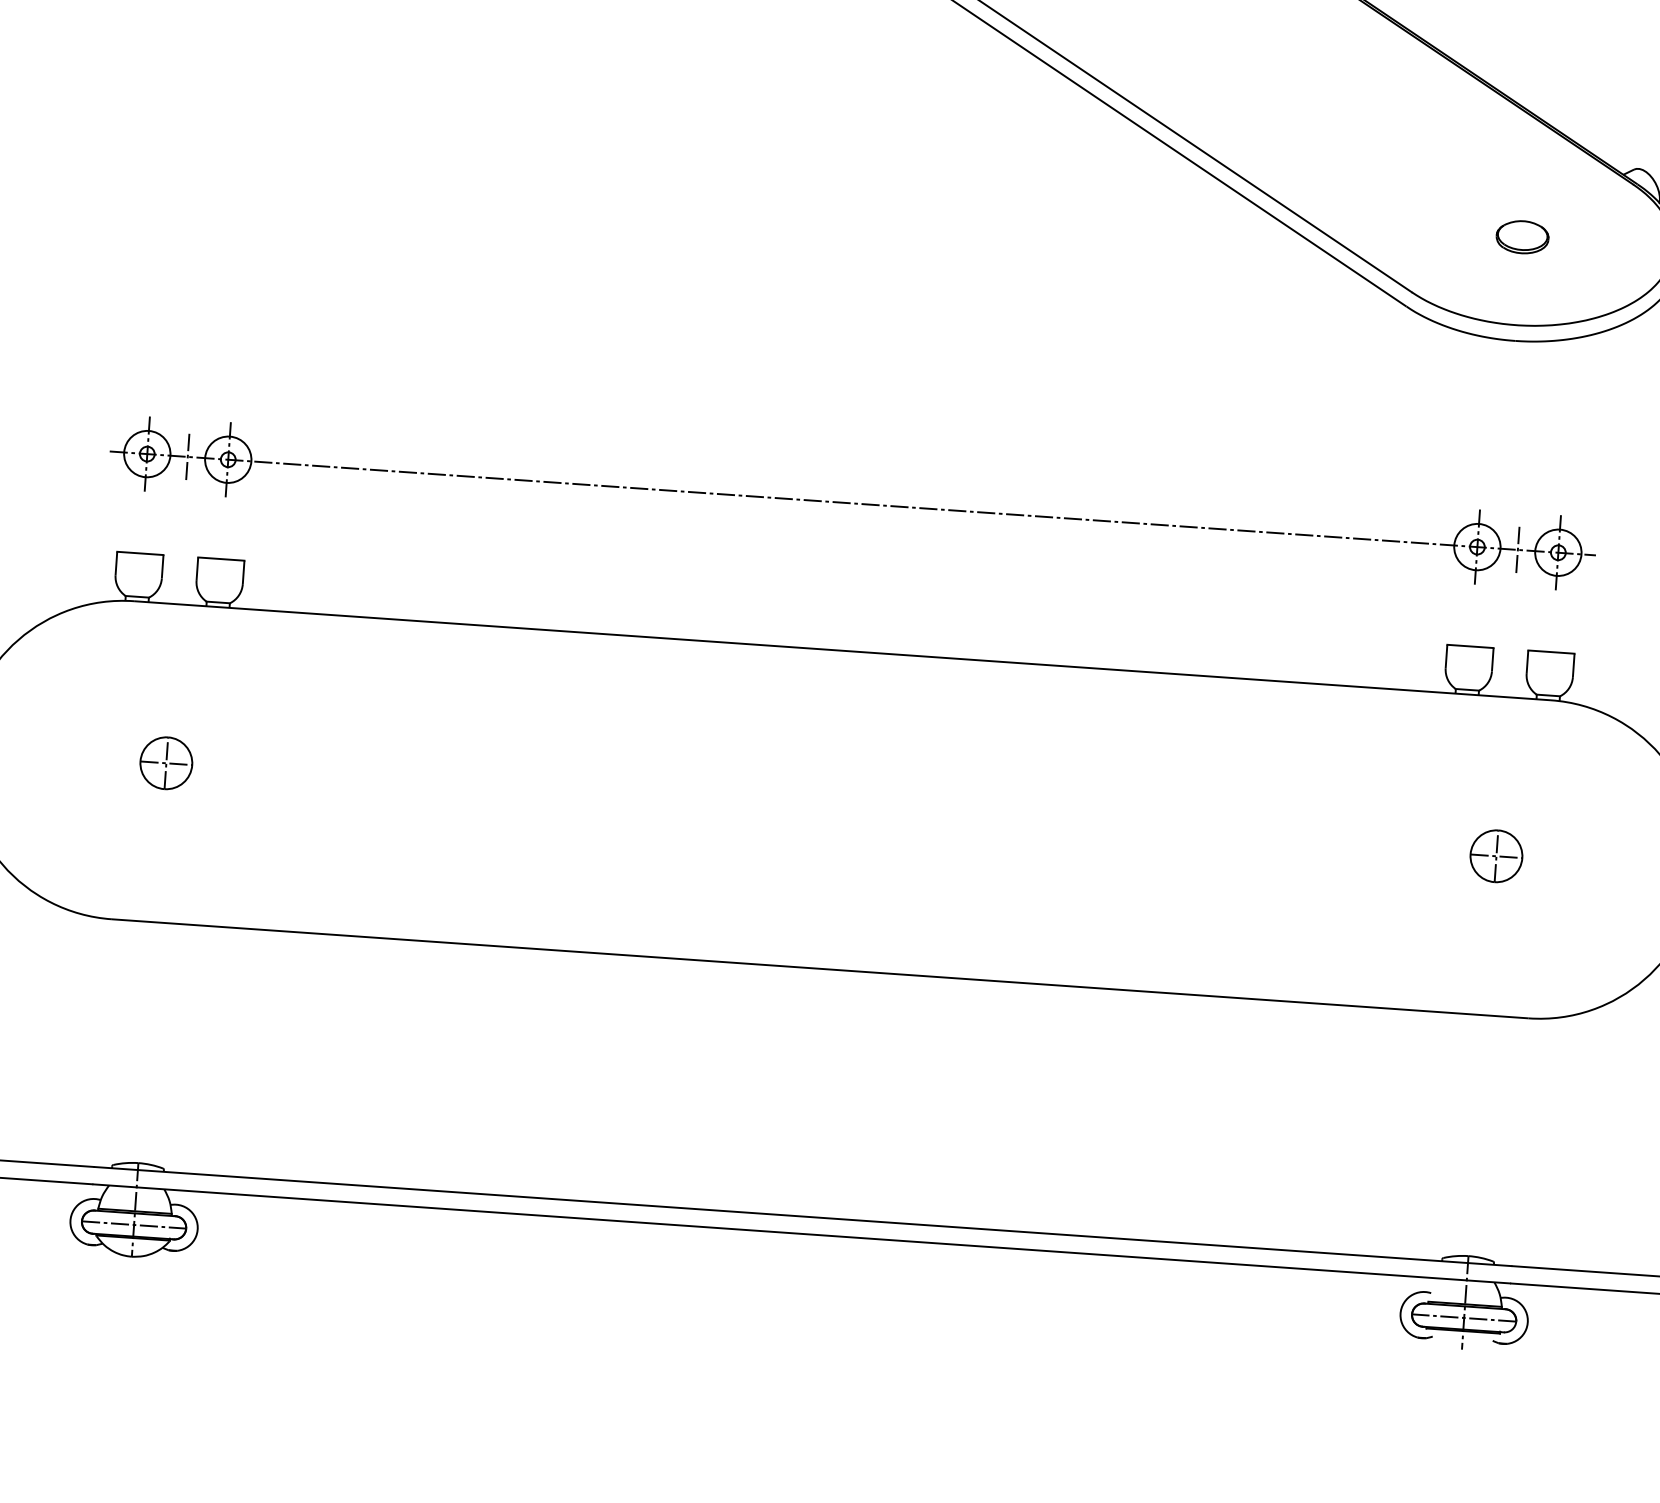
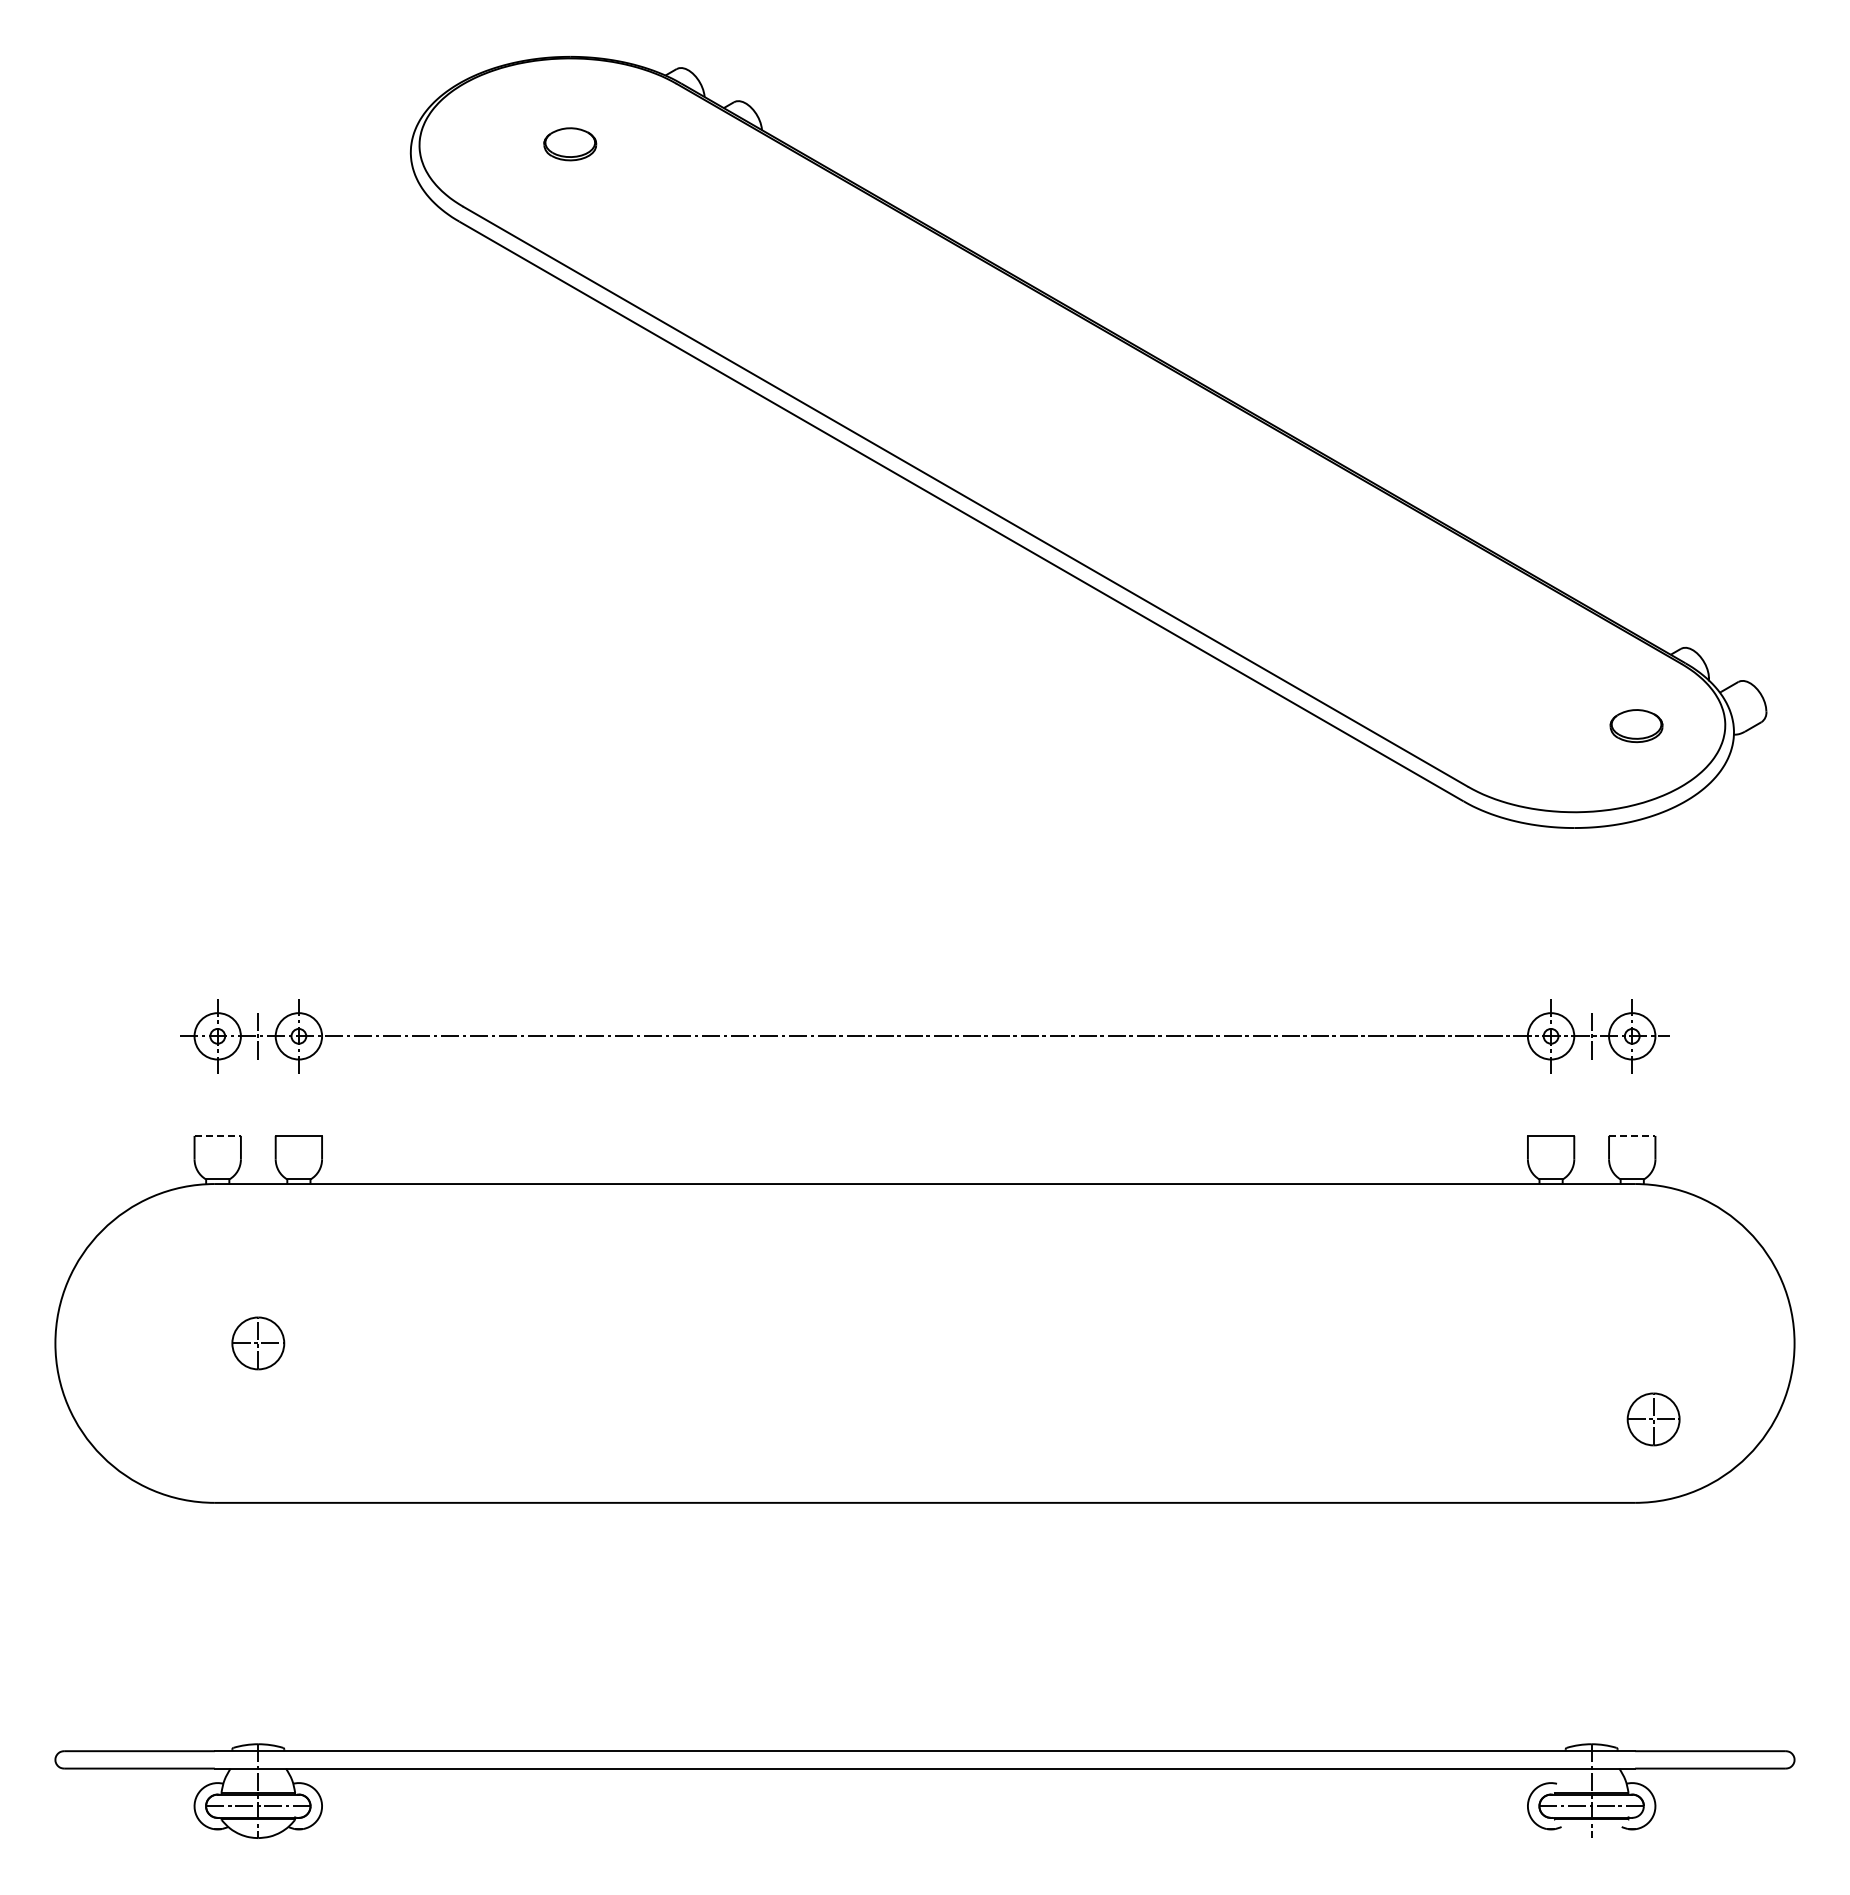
part: (1522, 237) -> (1636, 726), moved
line: (141, 553) -> (218, 1135), solid -> dashed
line: (1551, 651) -> (1632, 1135), solid -> dashed
part: (1496, 856) -> (1653, 1419), moved

